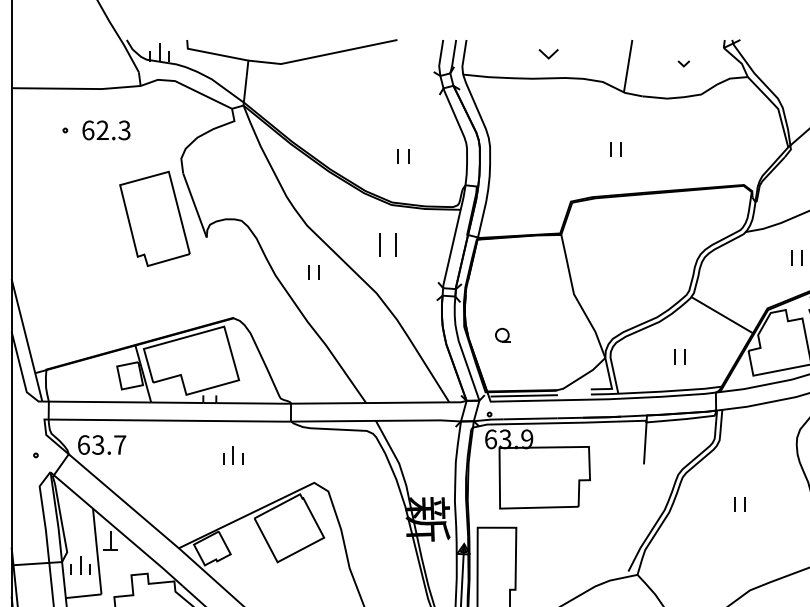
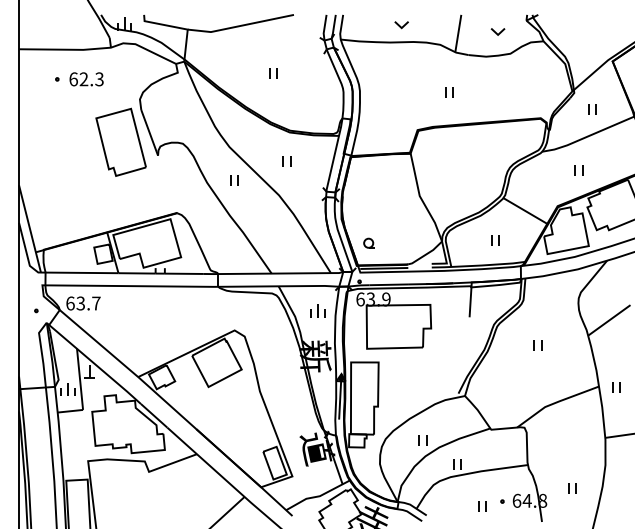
part: (683, 63) -> (497, 31), size x1.67
part: (403, 157) -> (273, 73), moved
part: (386, 245) -> (286, 161), size x0.62
part: (502, 334) -> (368, 242), moved
part: (232, 454) -> (317, 310), moved

